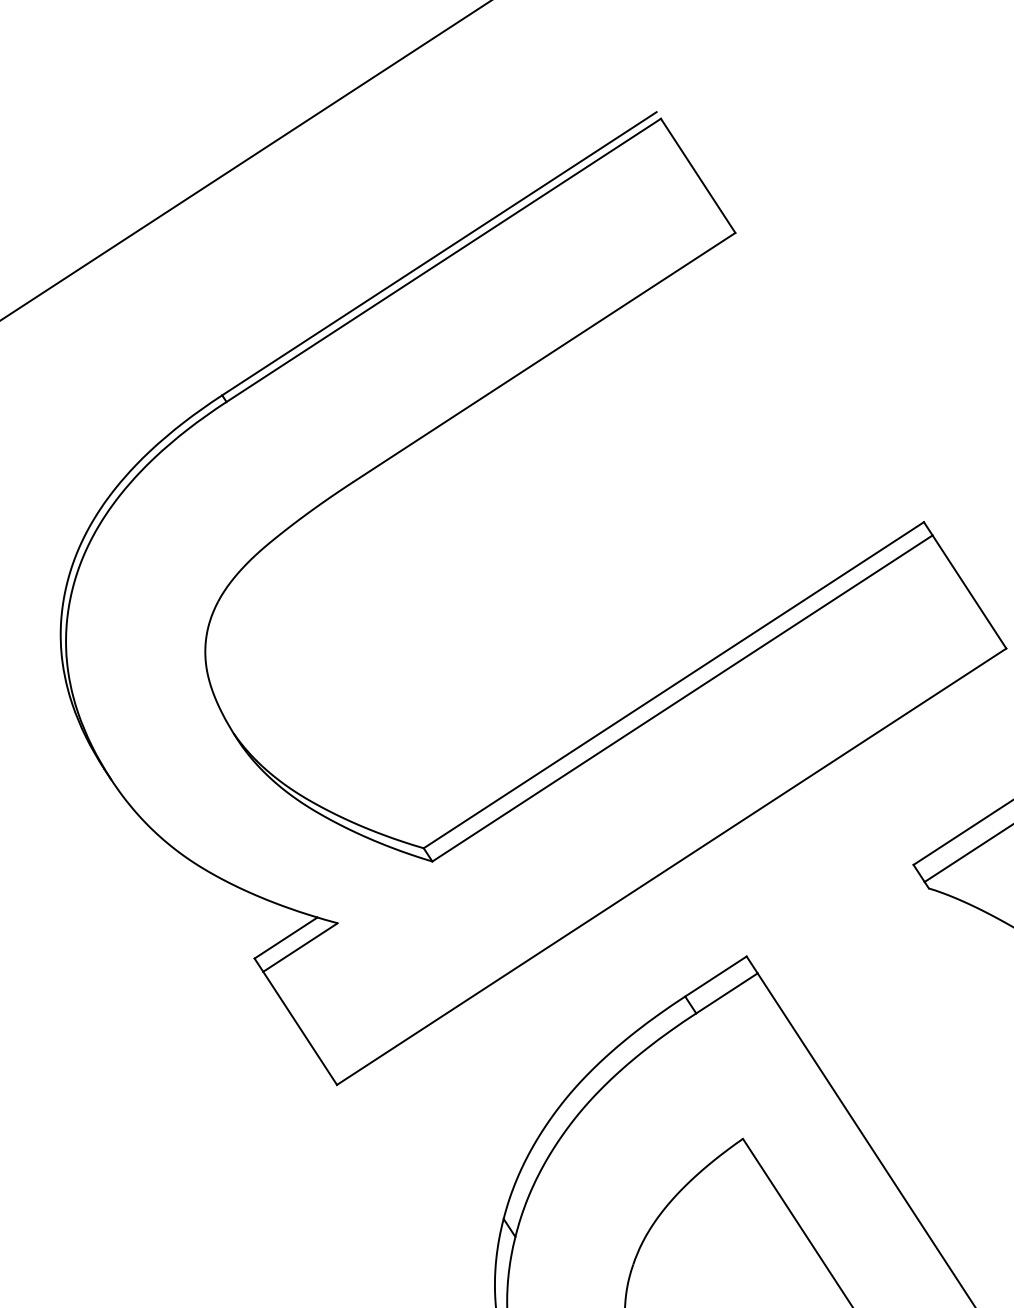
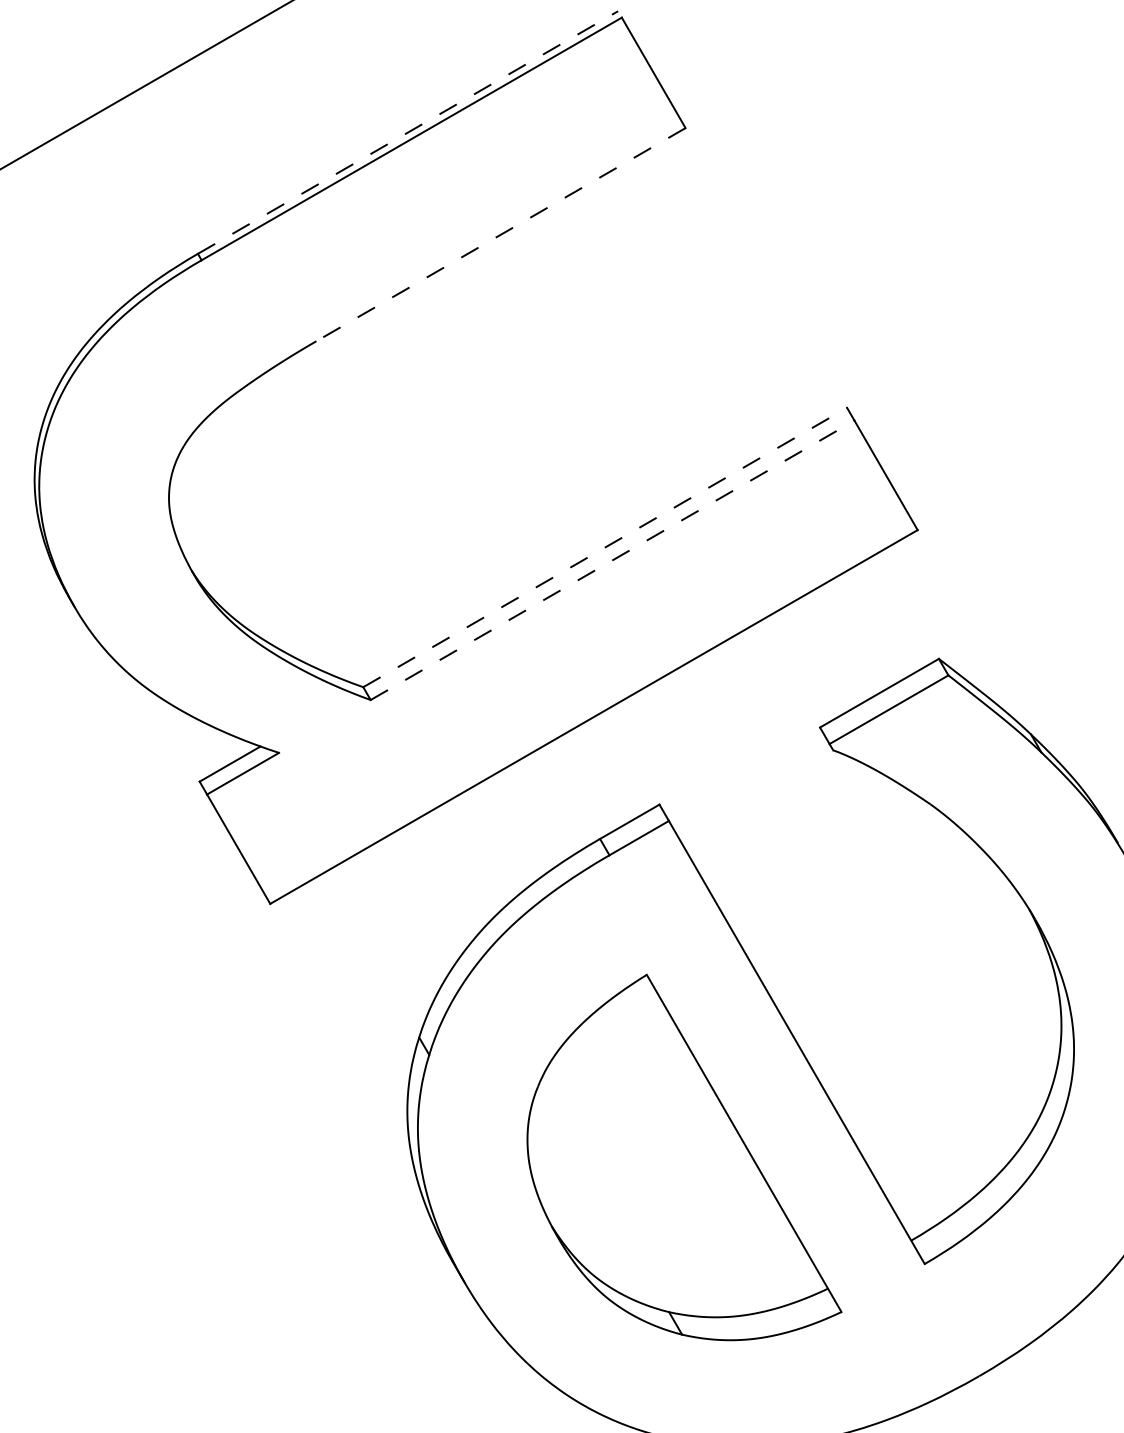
line: (439, 253) -> (408, 132), solid -> dashed
line: (544, 357) -> (500, 234), solid -> dashed
line: (674, 685) -> (605, 547), solid -> dashed
line: (683, 698) -> (613, 560), solid -> dashed

